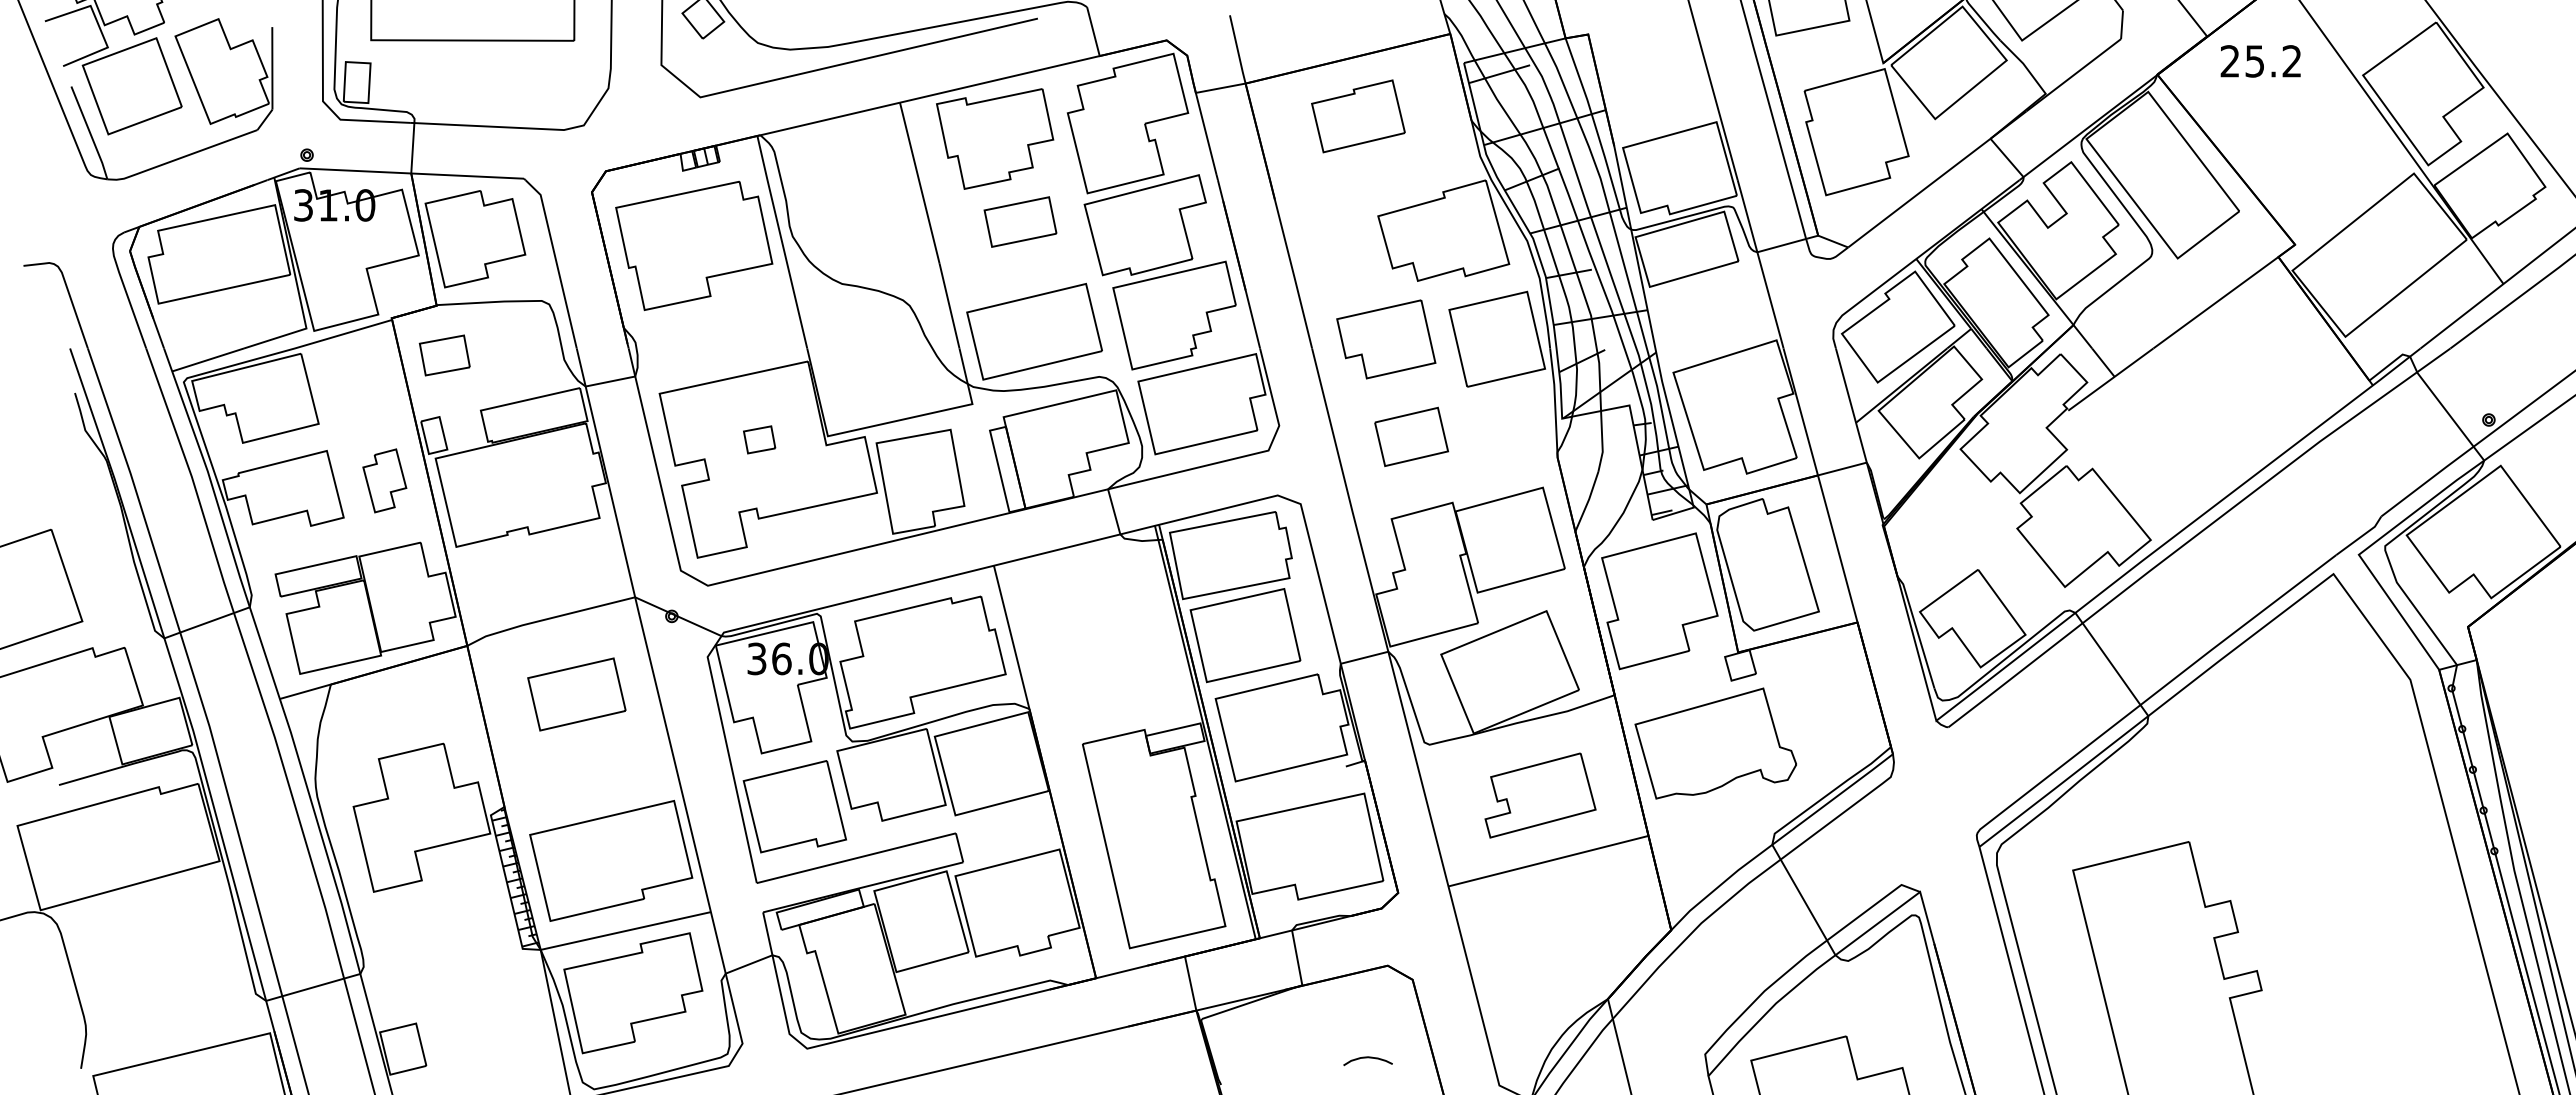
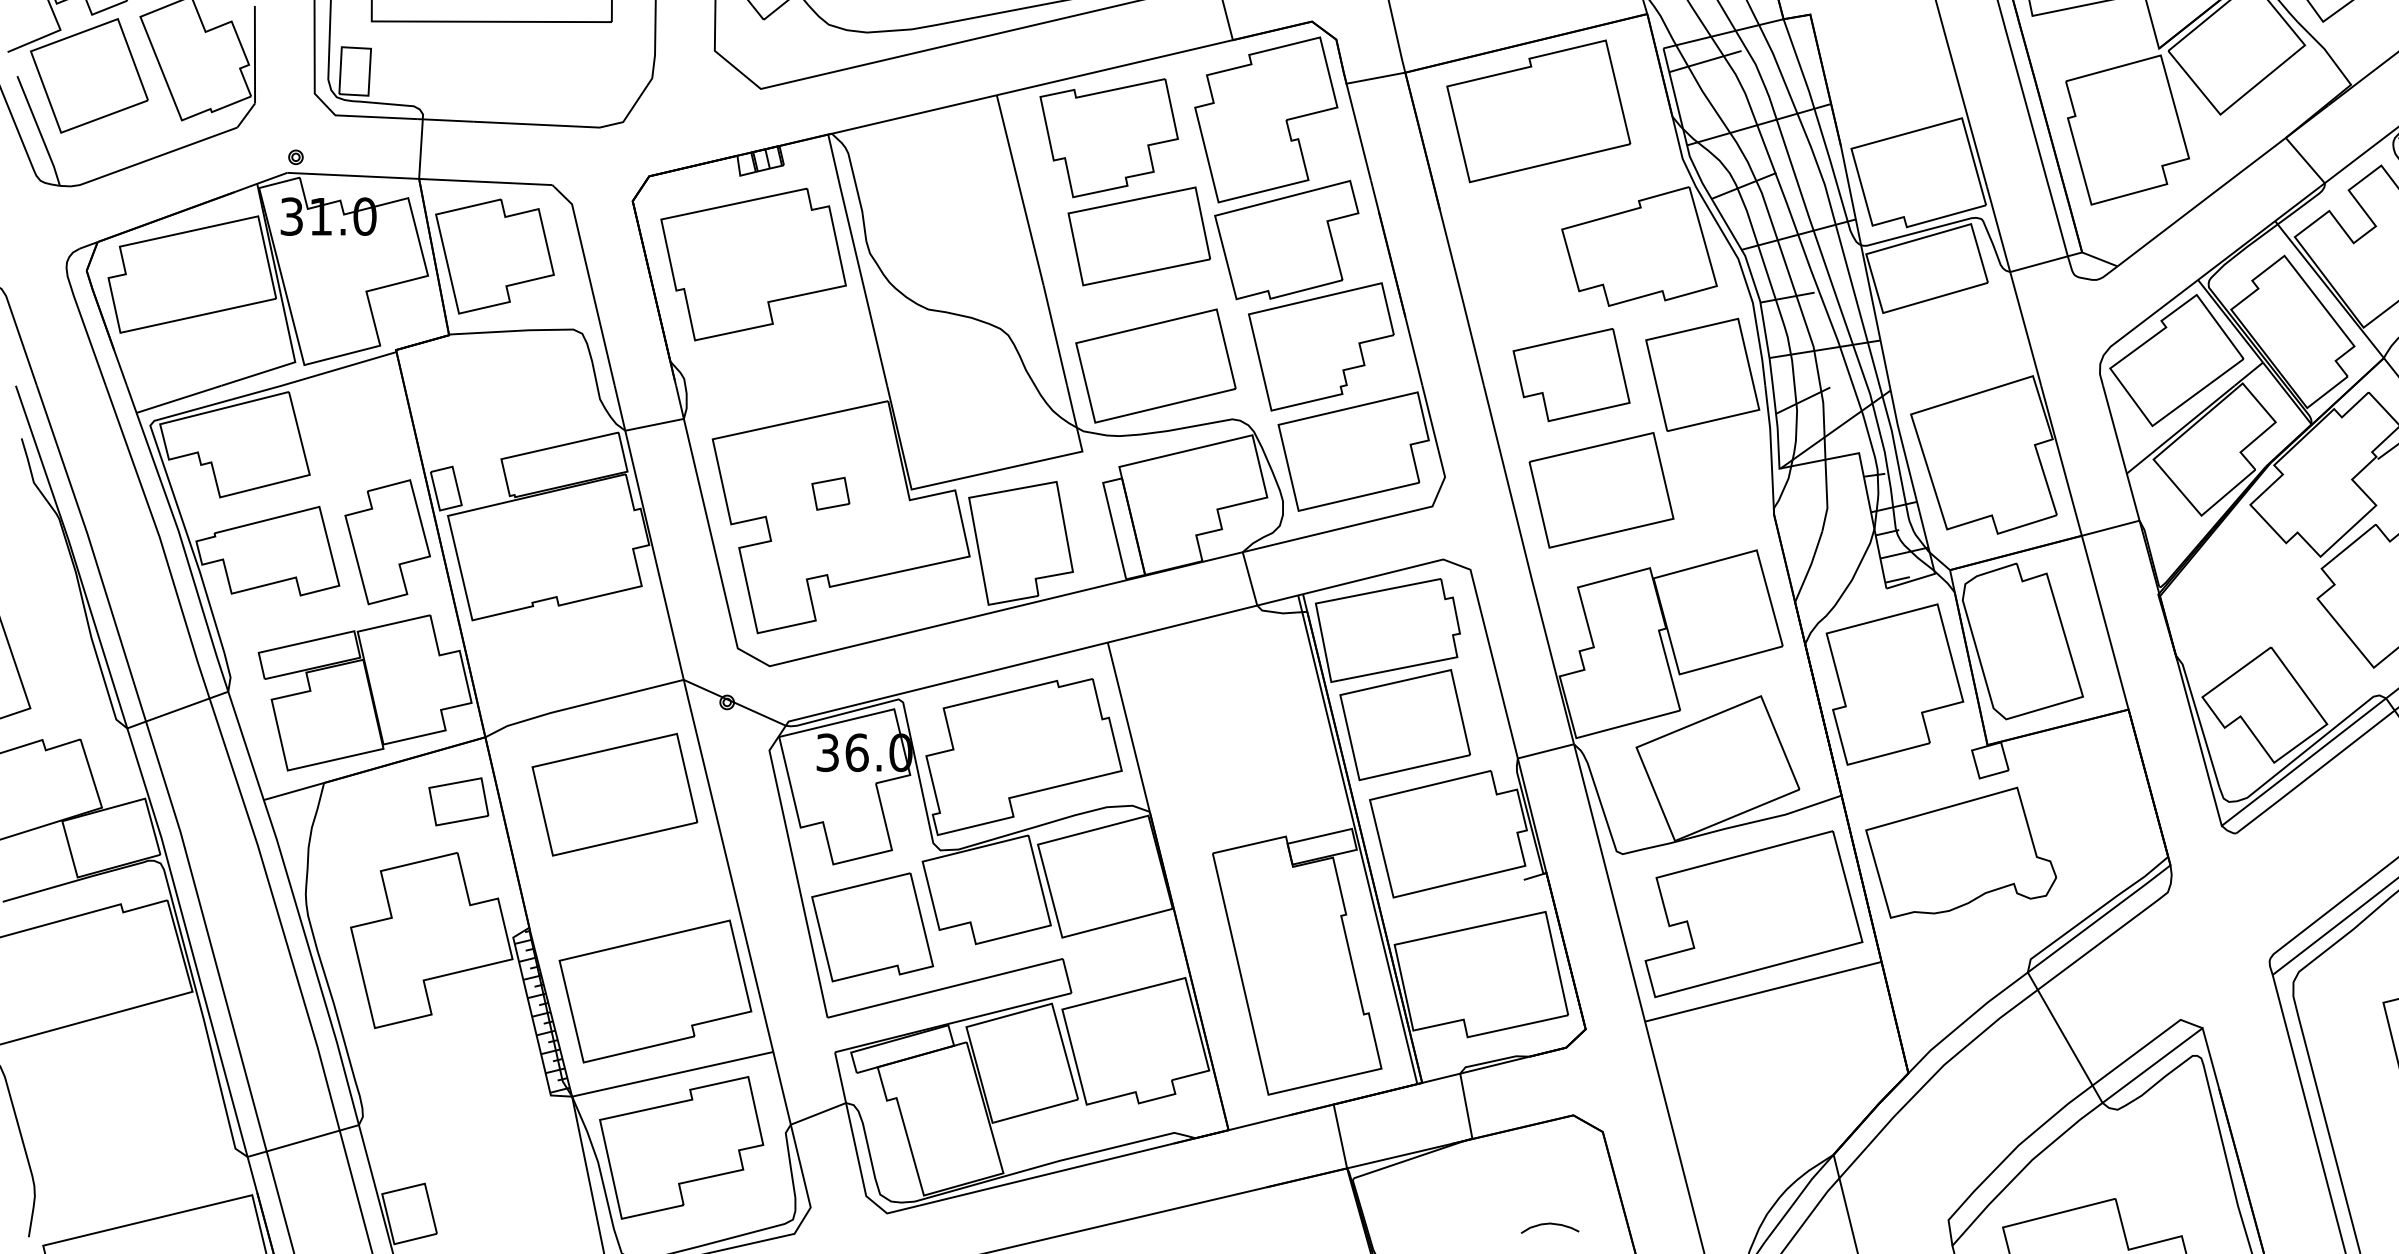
part: (1358, 116) -> (1538, 111), size x1.67
part: (1020, 221) -> (1139, 235), size x1.67
part: (444, 355) -> (458, 801), moved
part: (1411, 436) -> (1601, 489), size x1.67
part: (384, 480) -> (387, 541), size x1.67
part: (576, 694) -> (614, 794), size x1.43
part: (1540, 795) -> (1753, 914), size x1.67

